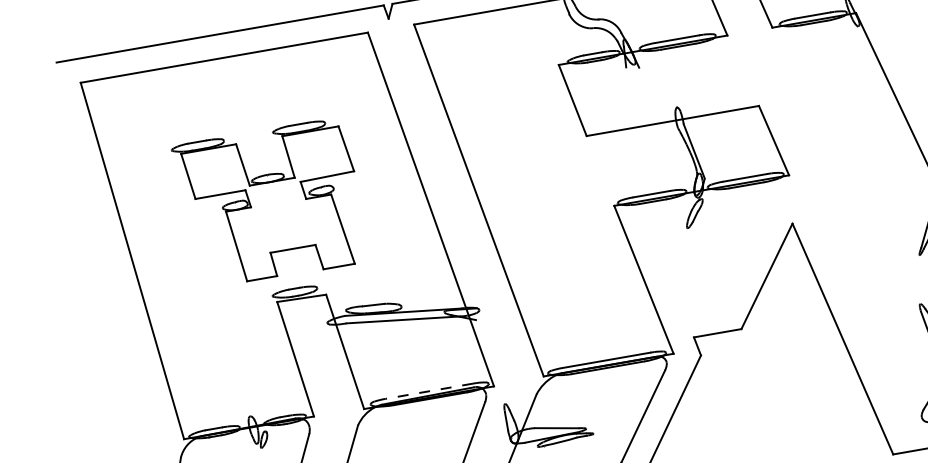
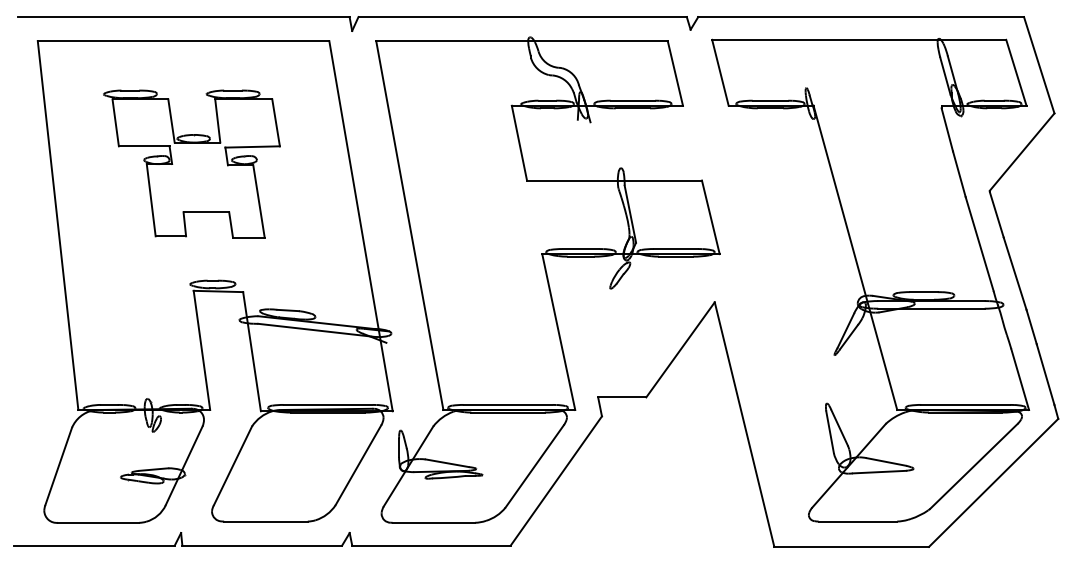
part: (269, 203) -> (191, 163), moved
line: (428, 390) -> (327, 404), dashed -> solid

